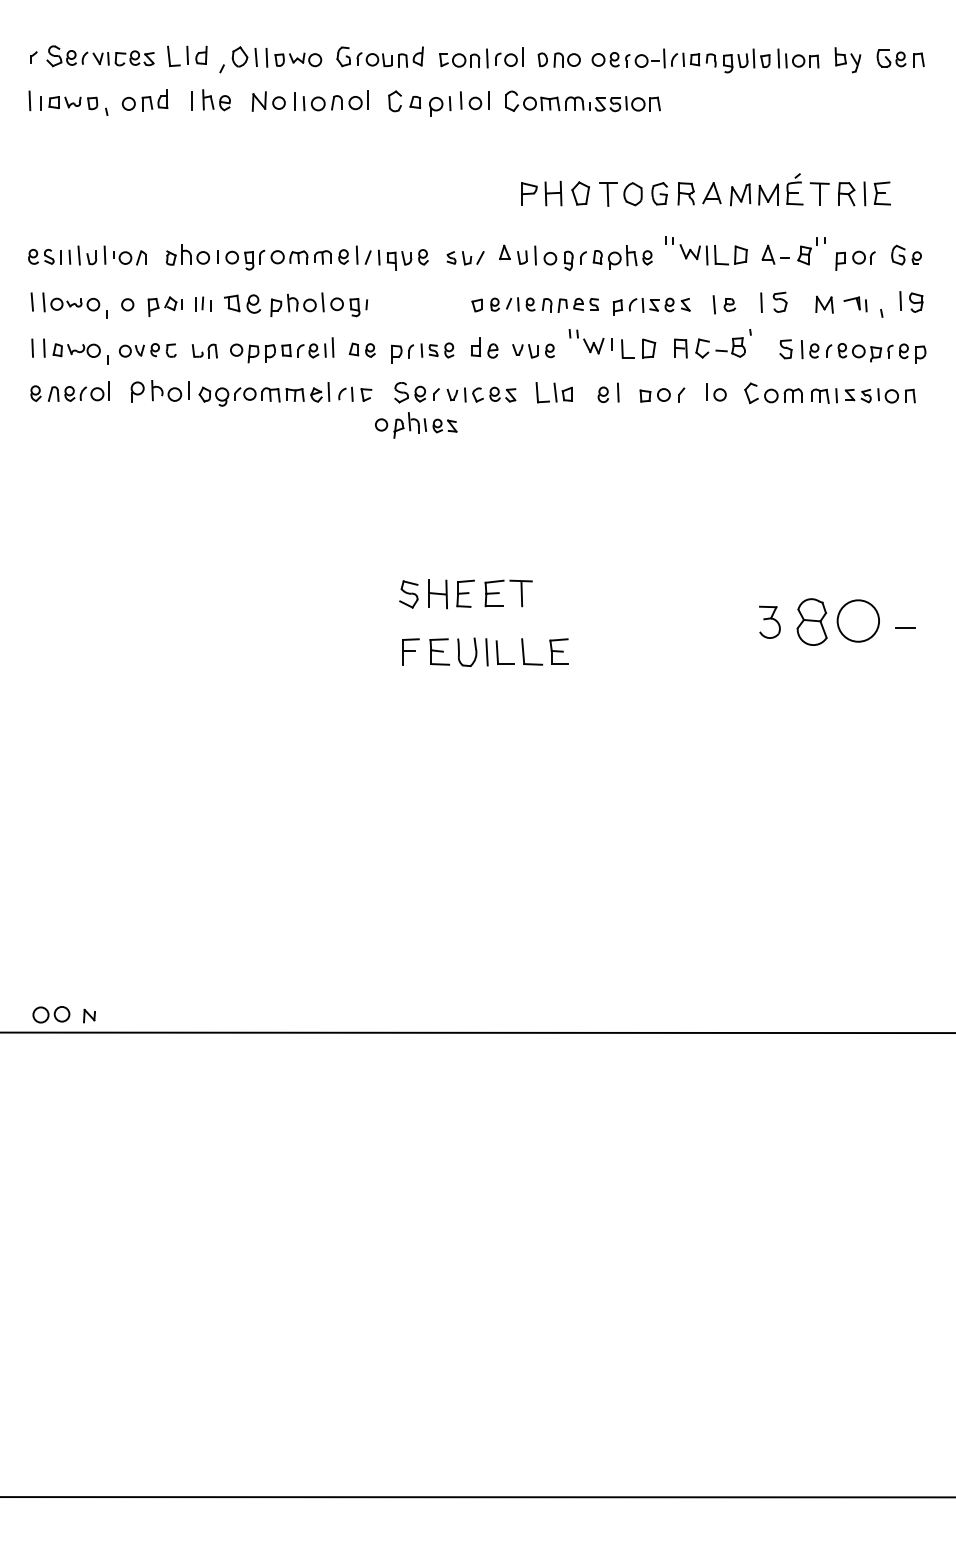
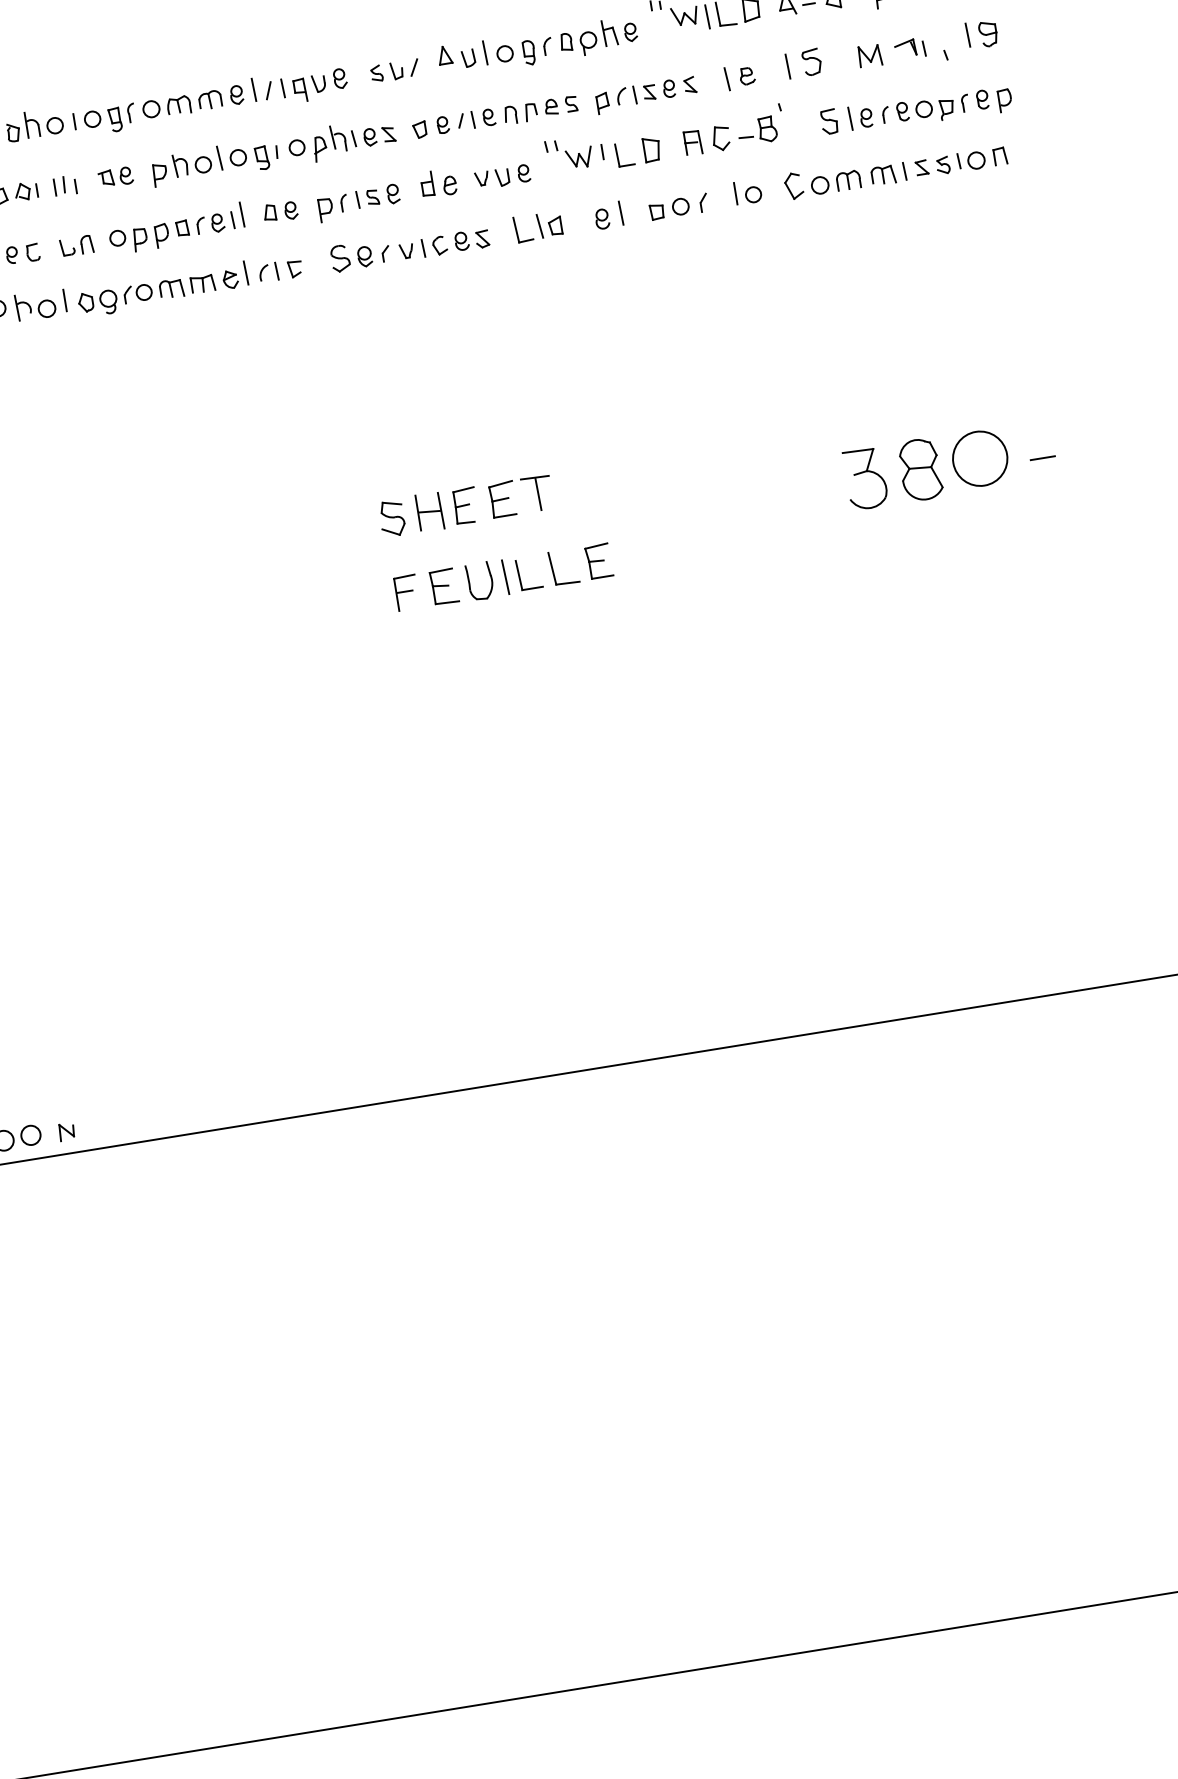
part: (242, 304) -> (115, 177), size x0.71
part: (416, 425) -> (342, 141), moved
part: (769, 622) -> (865, 479), size x1.43

